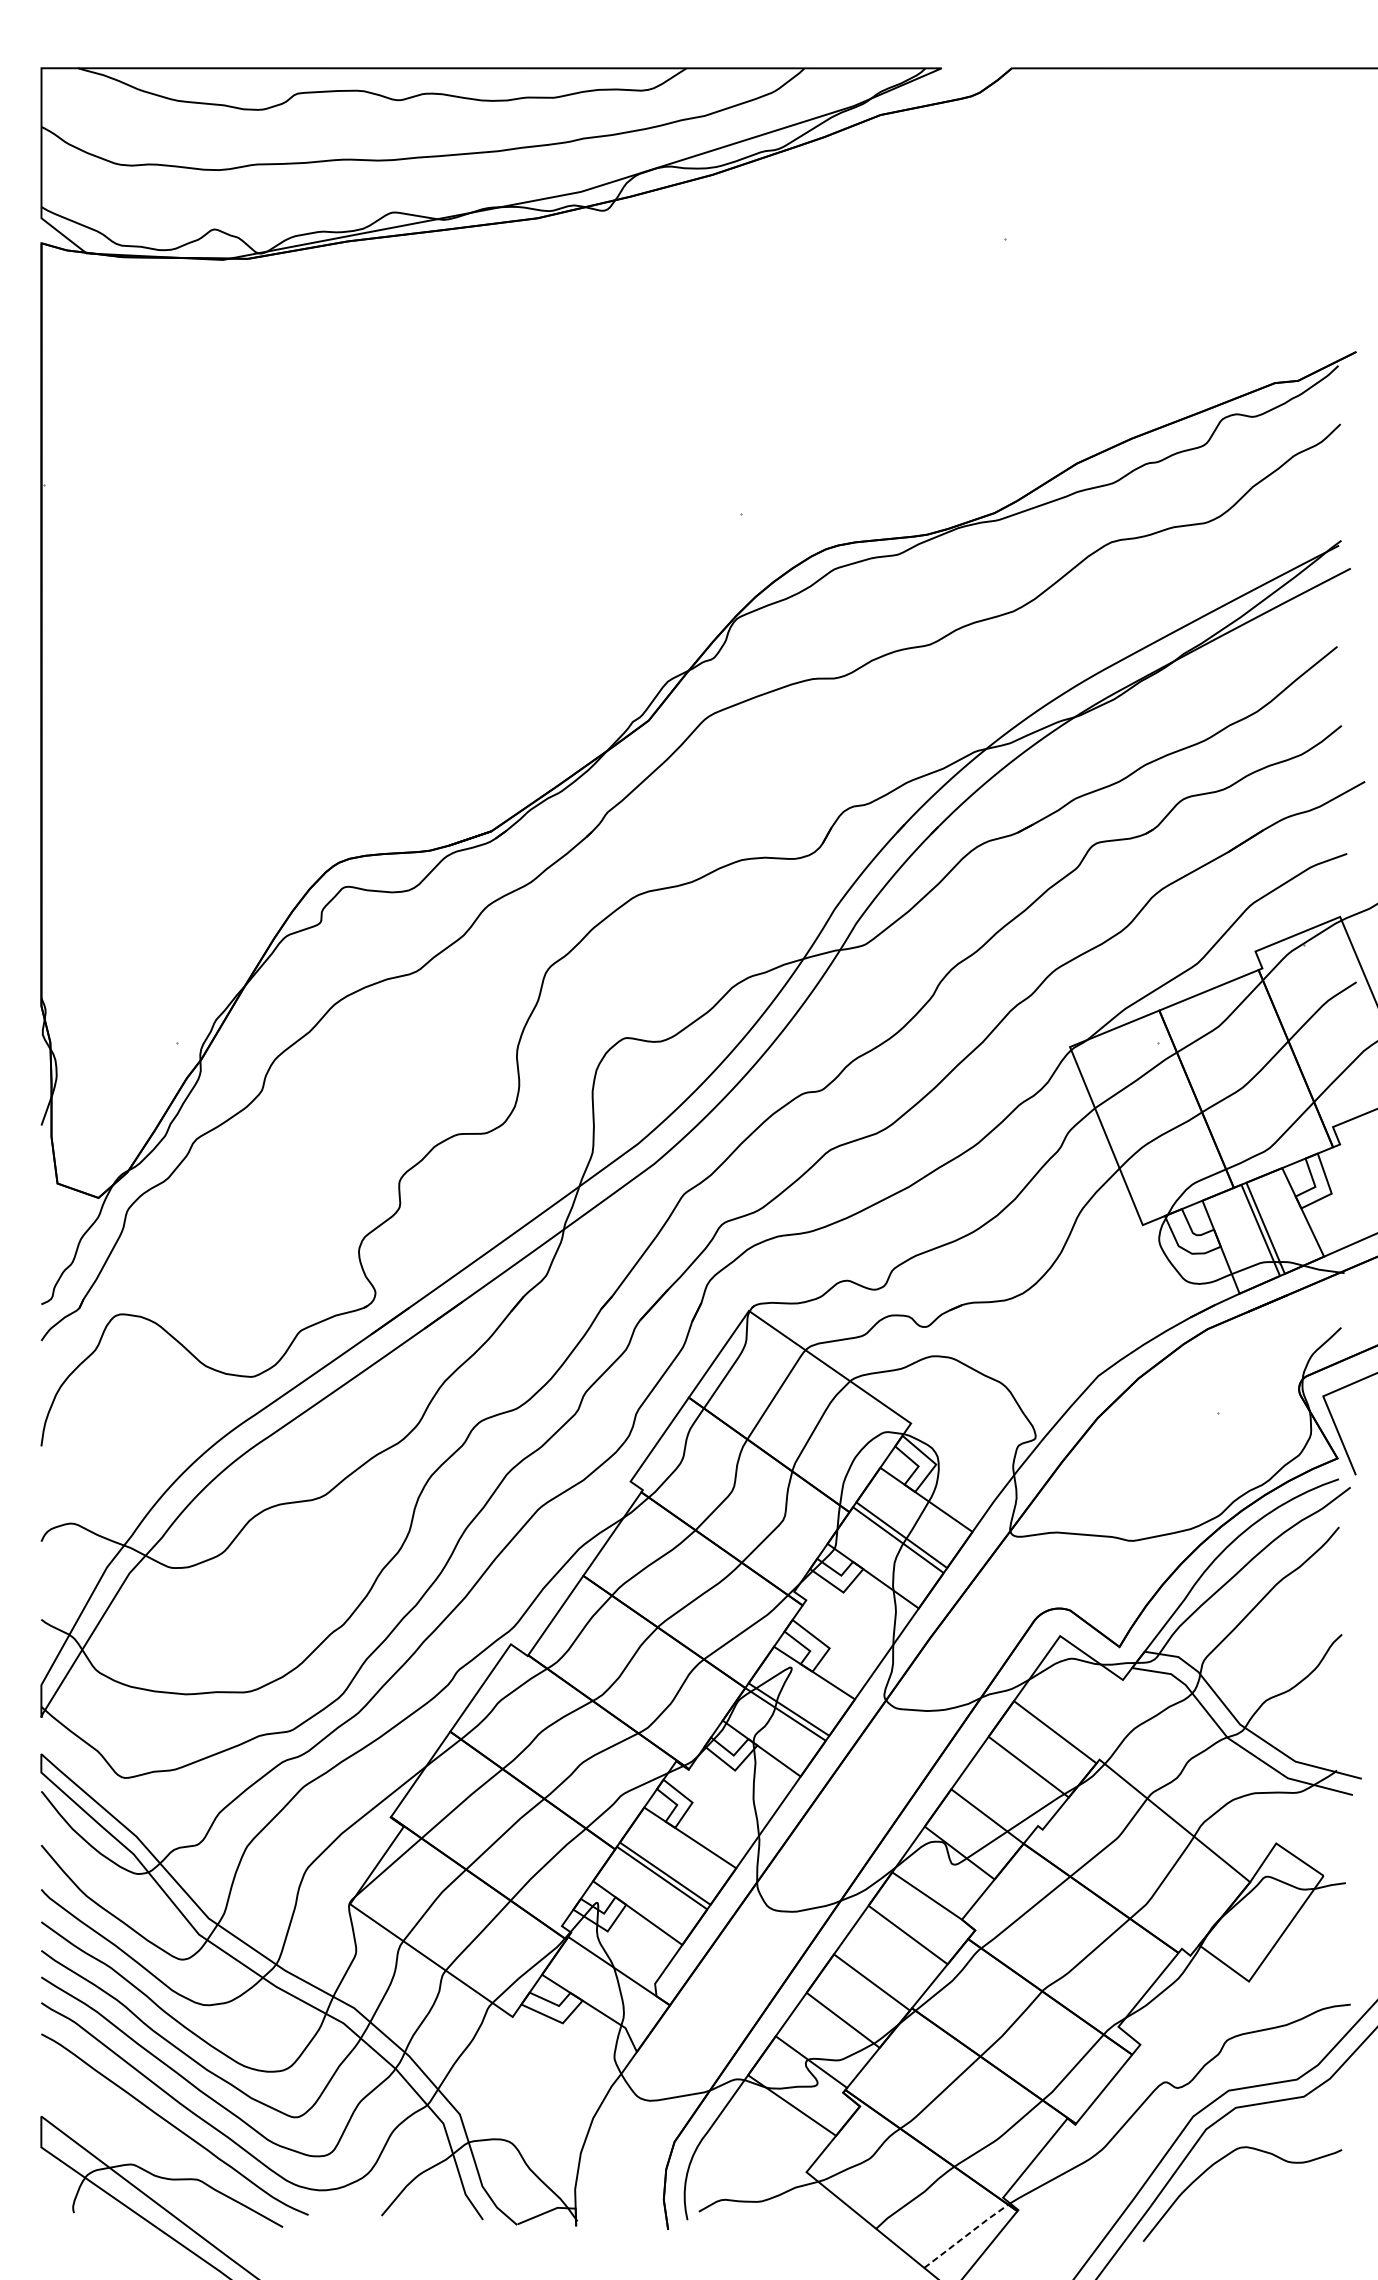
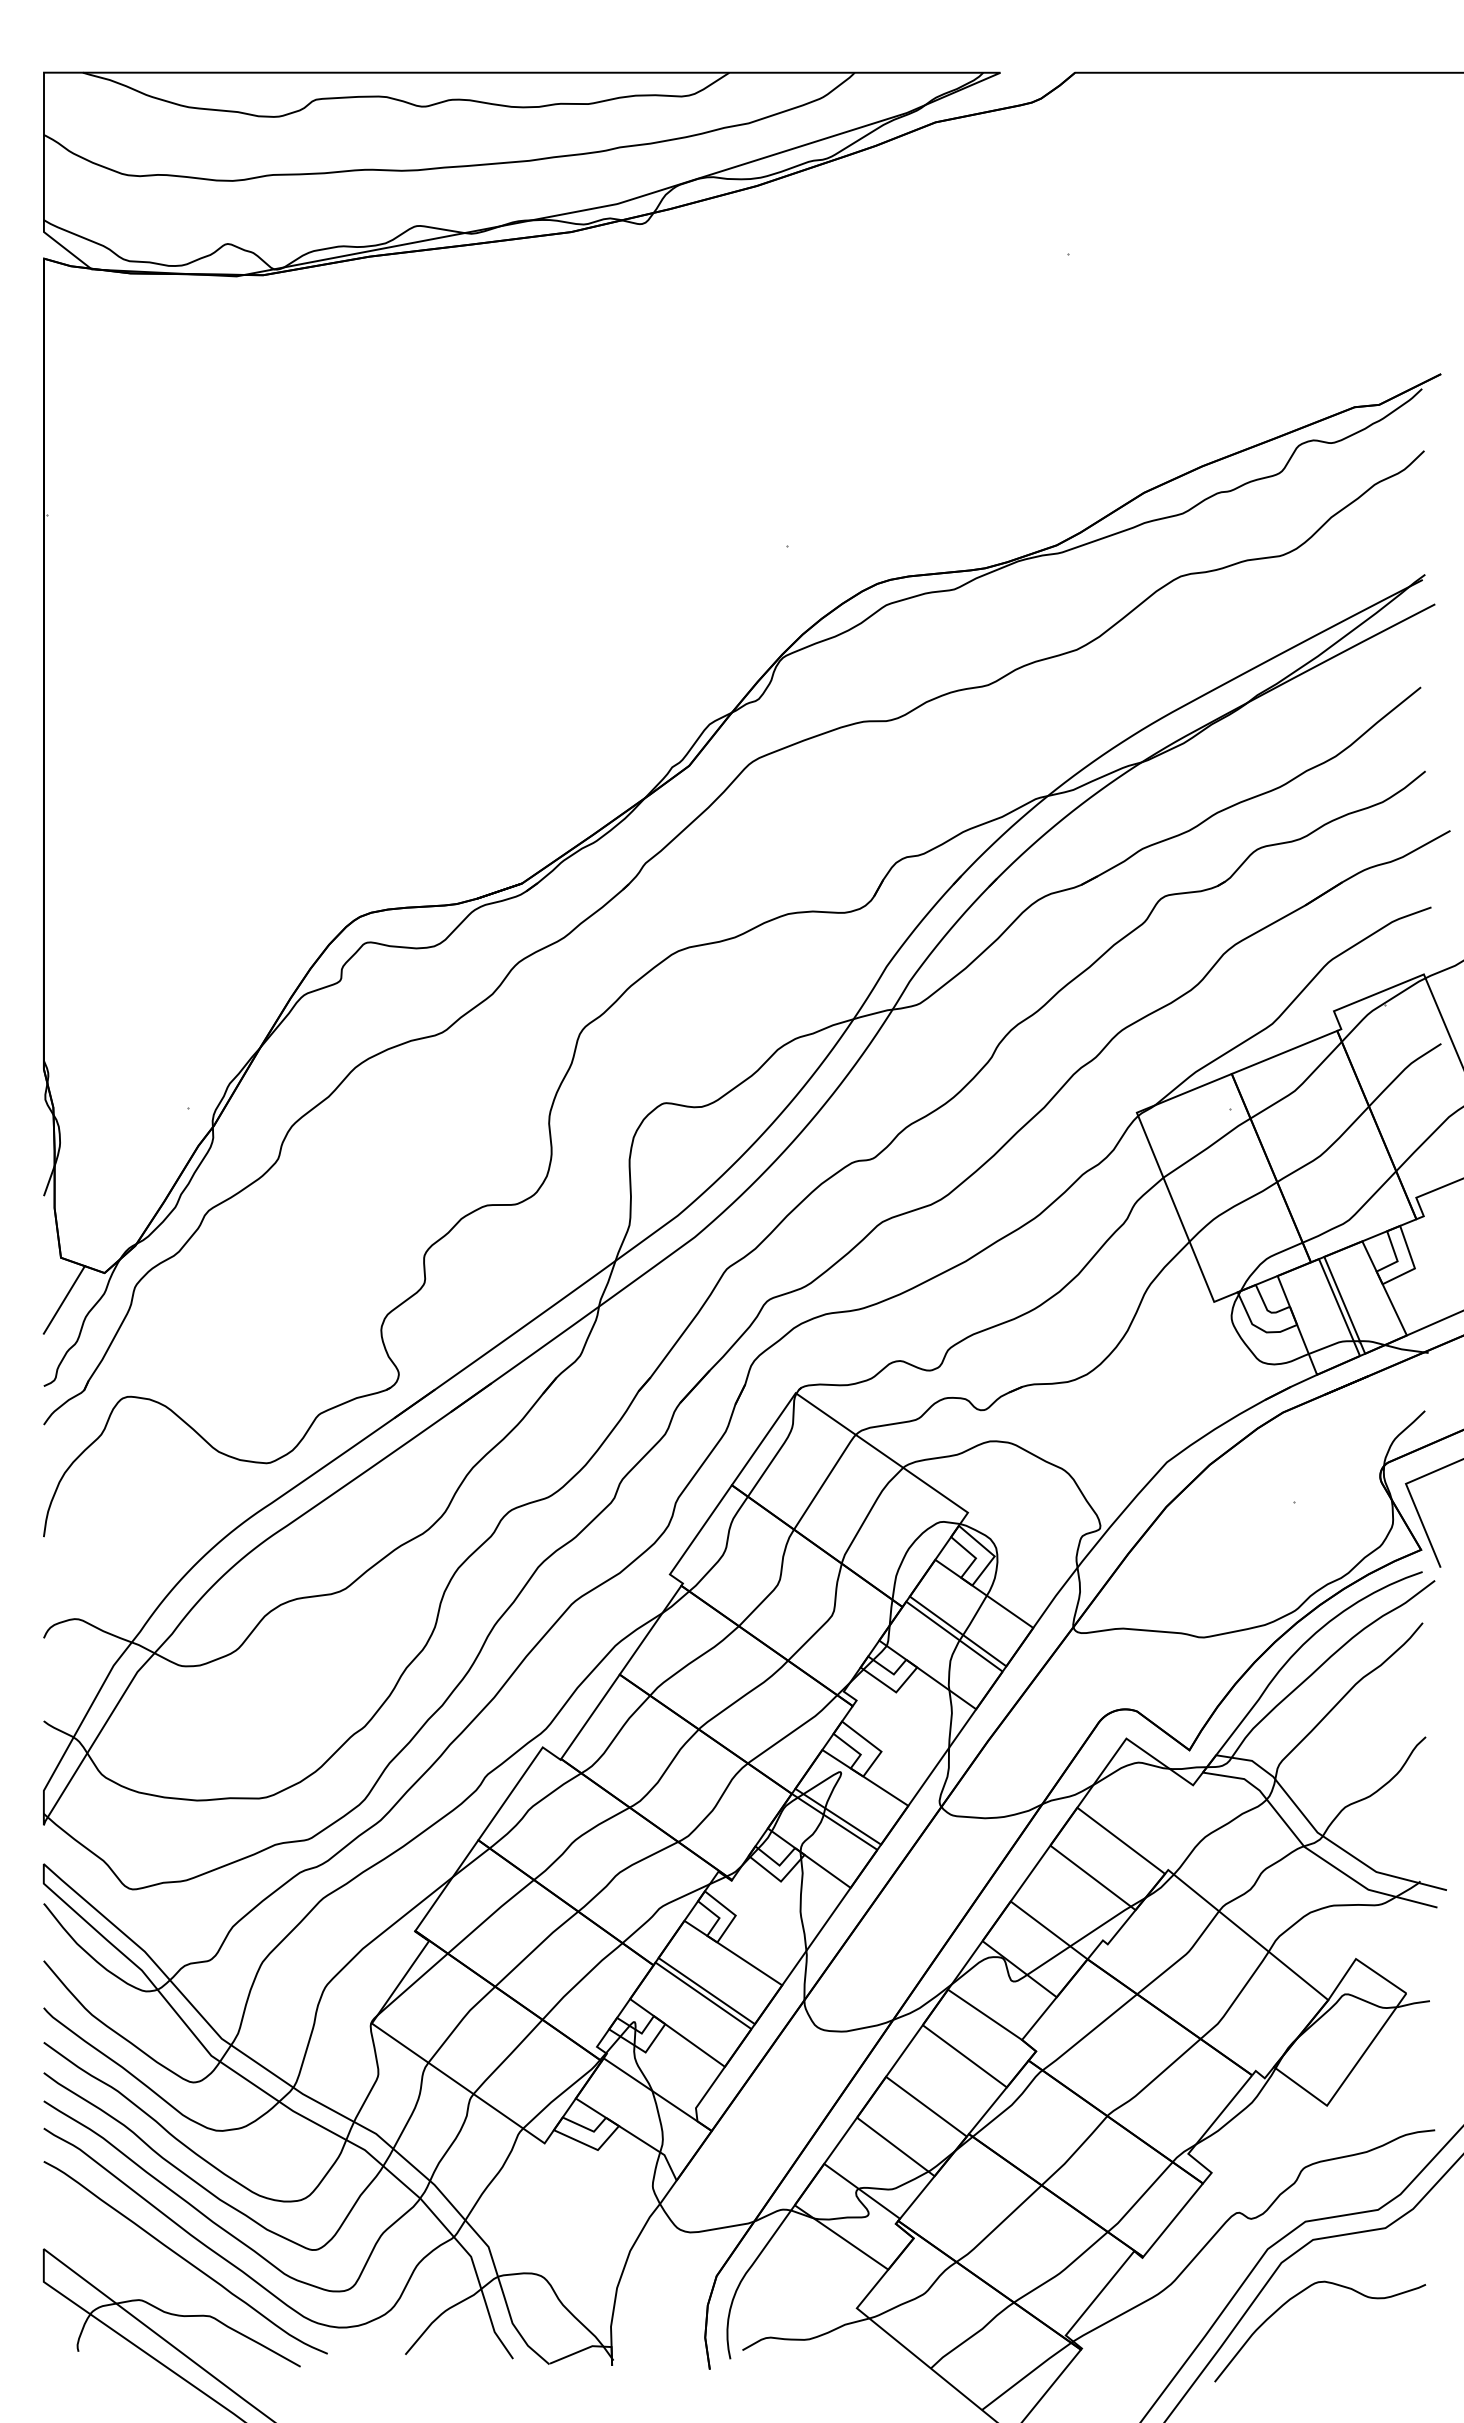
line: (59, 1222) -> (63, 1299), added
line: (968, 2234) -> (1028, 2374), dashed -> solid

